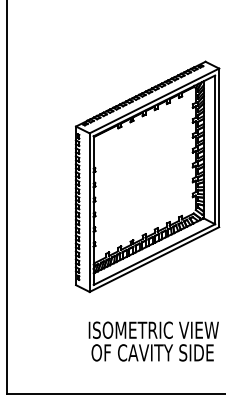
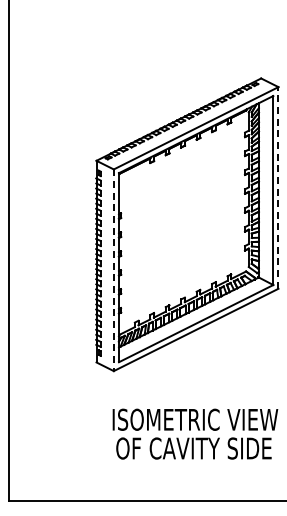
line: (219, 147) -> (278, 187), solid -> dashed
line: (89, 212) -> (113, 270), solid -> dashed

